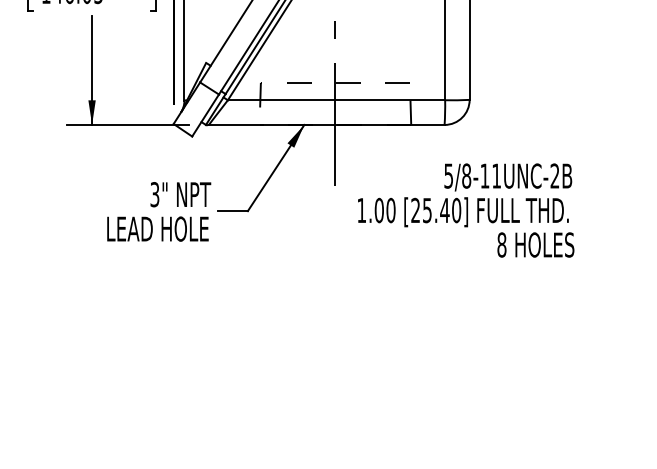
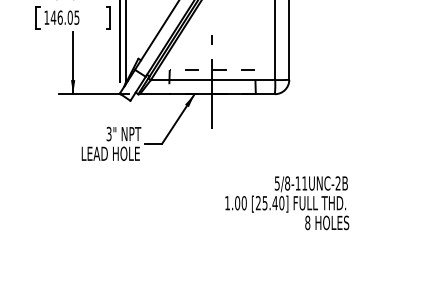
text: (466, 211) -> (287, 203), moved

